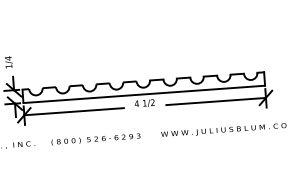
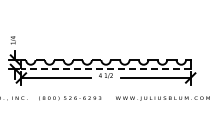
line: (144, 94) -> (106, 69), solid -> dashed

